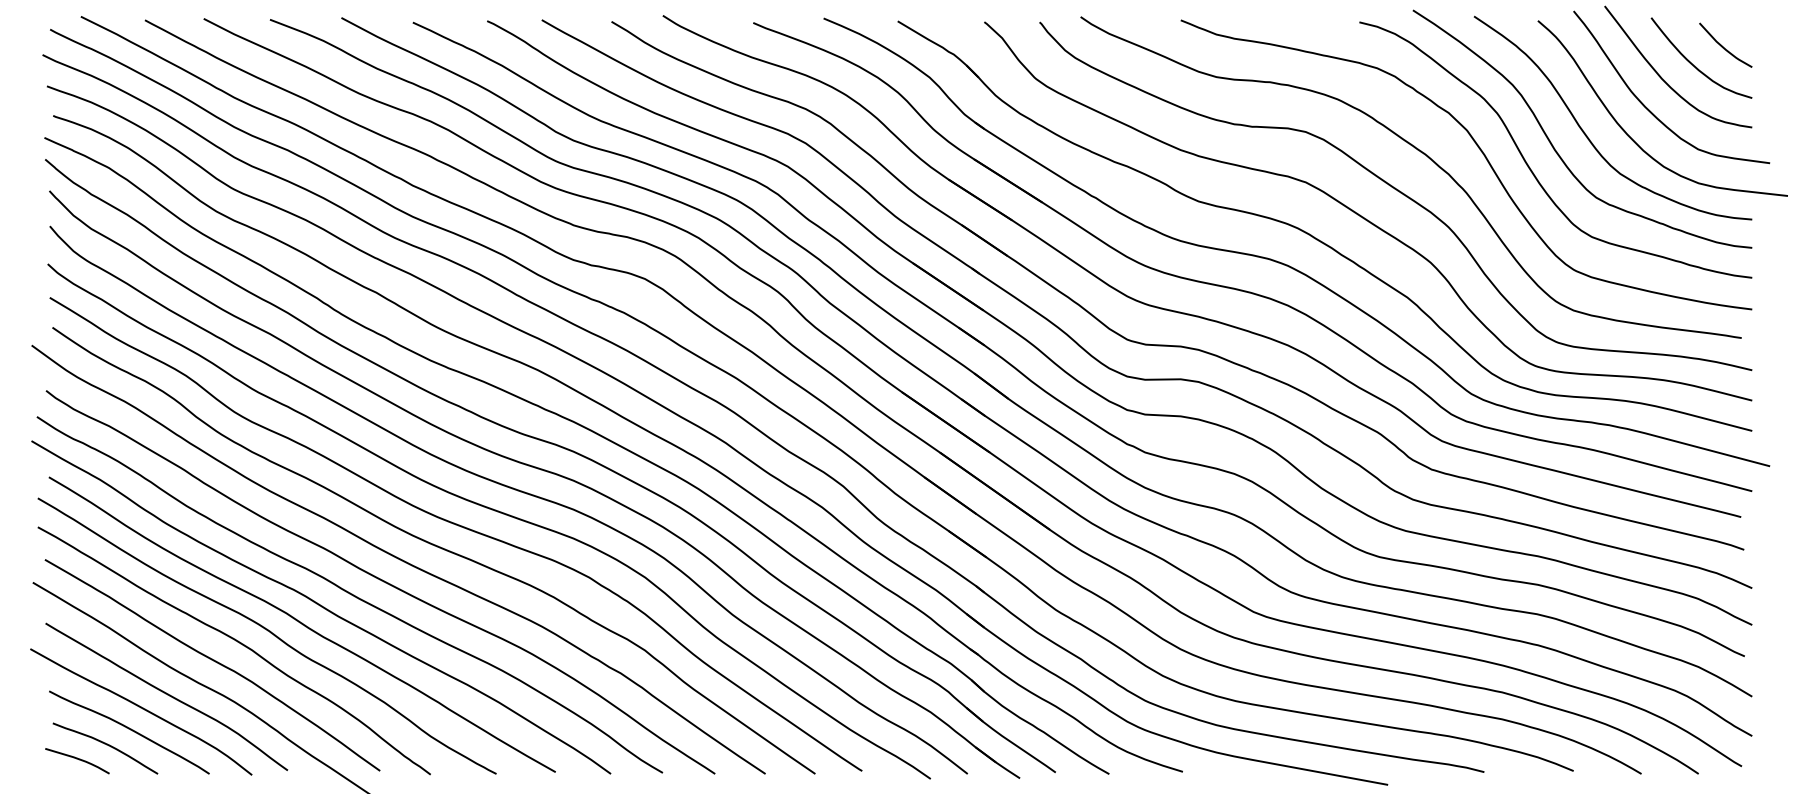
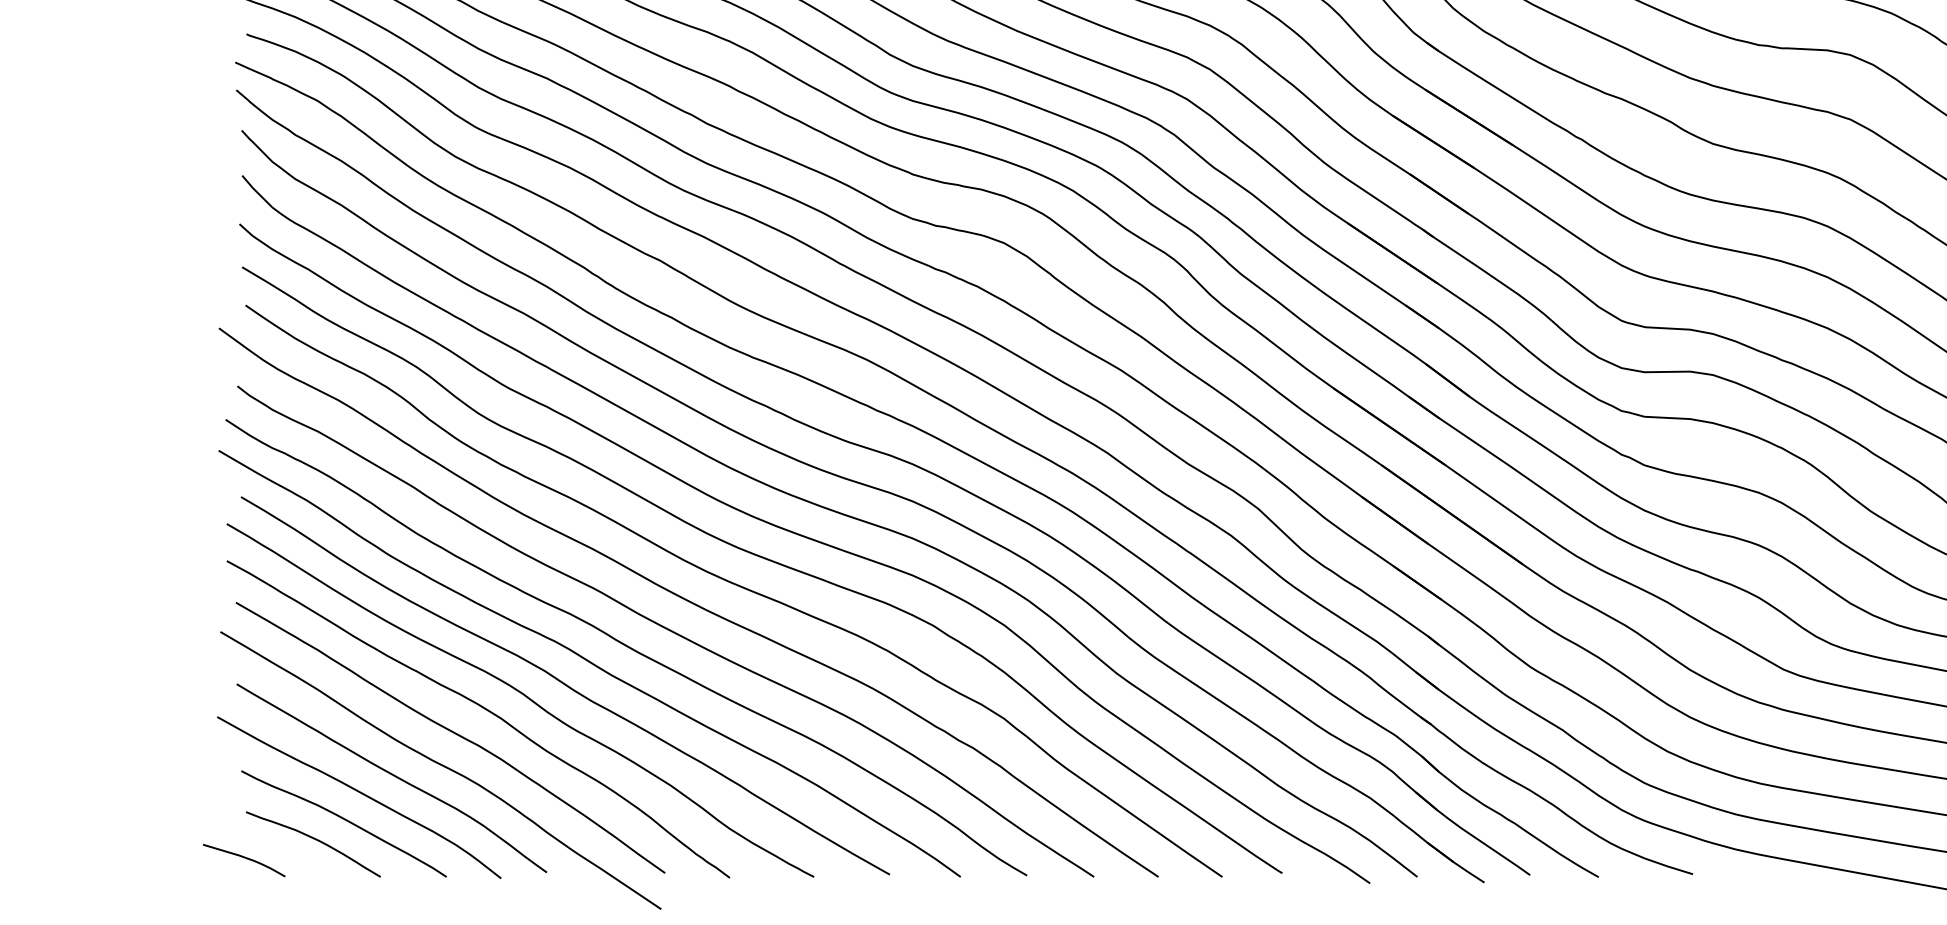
curve: (77, 759) -> (244, 858), moved

